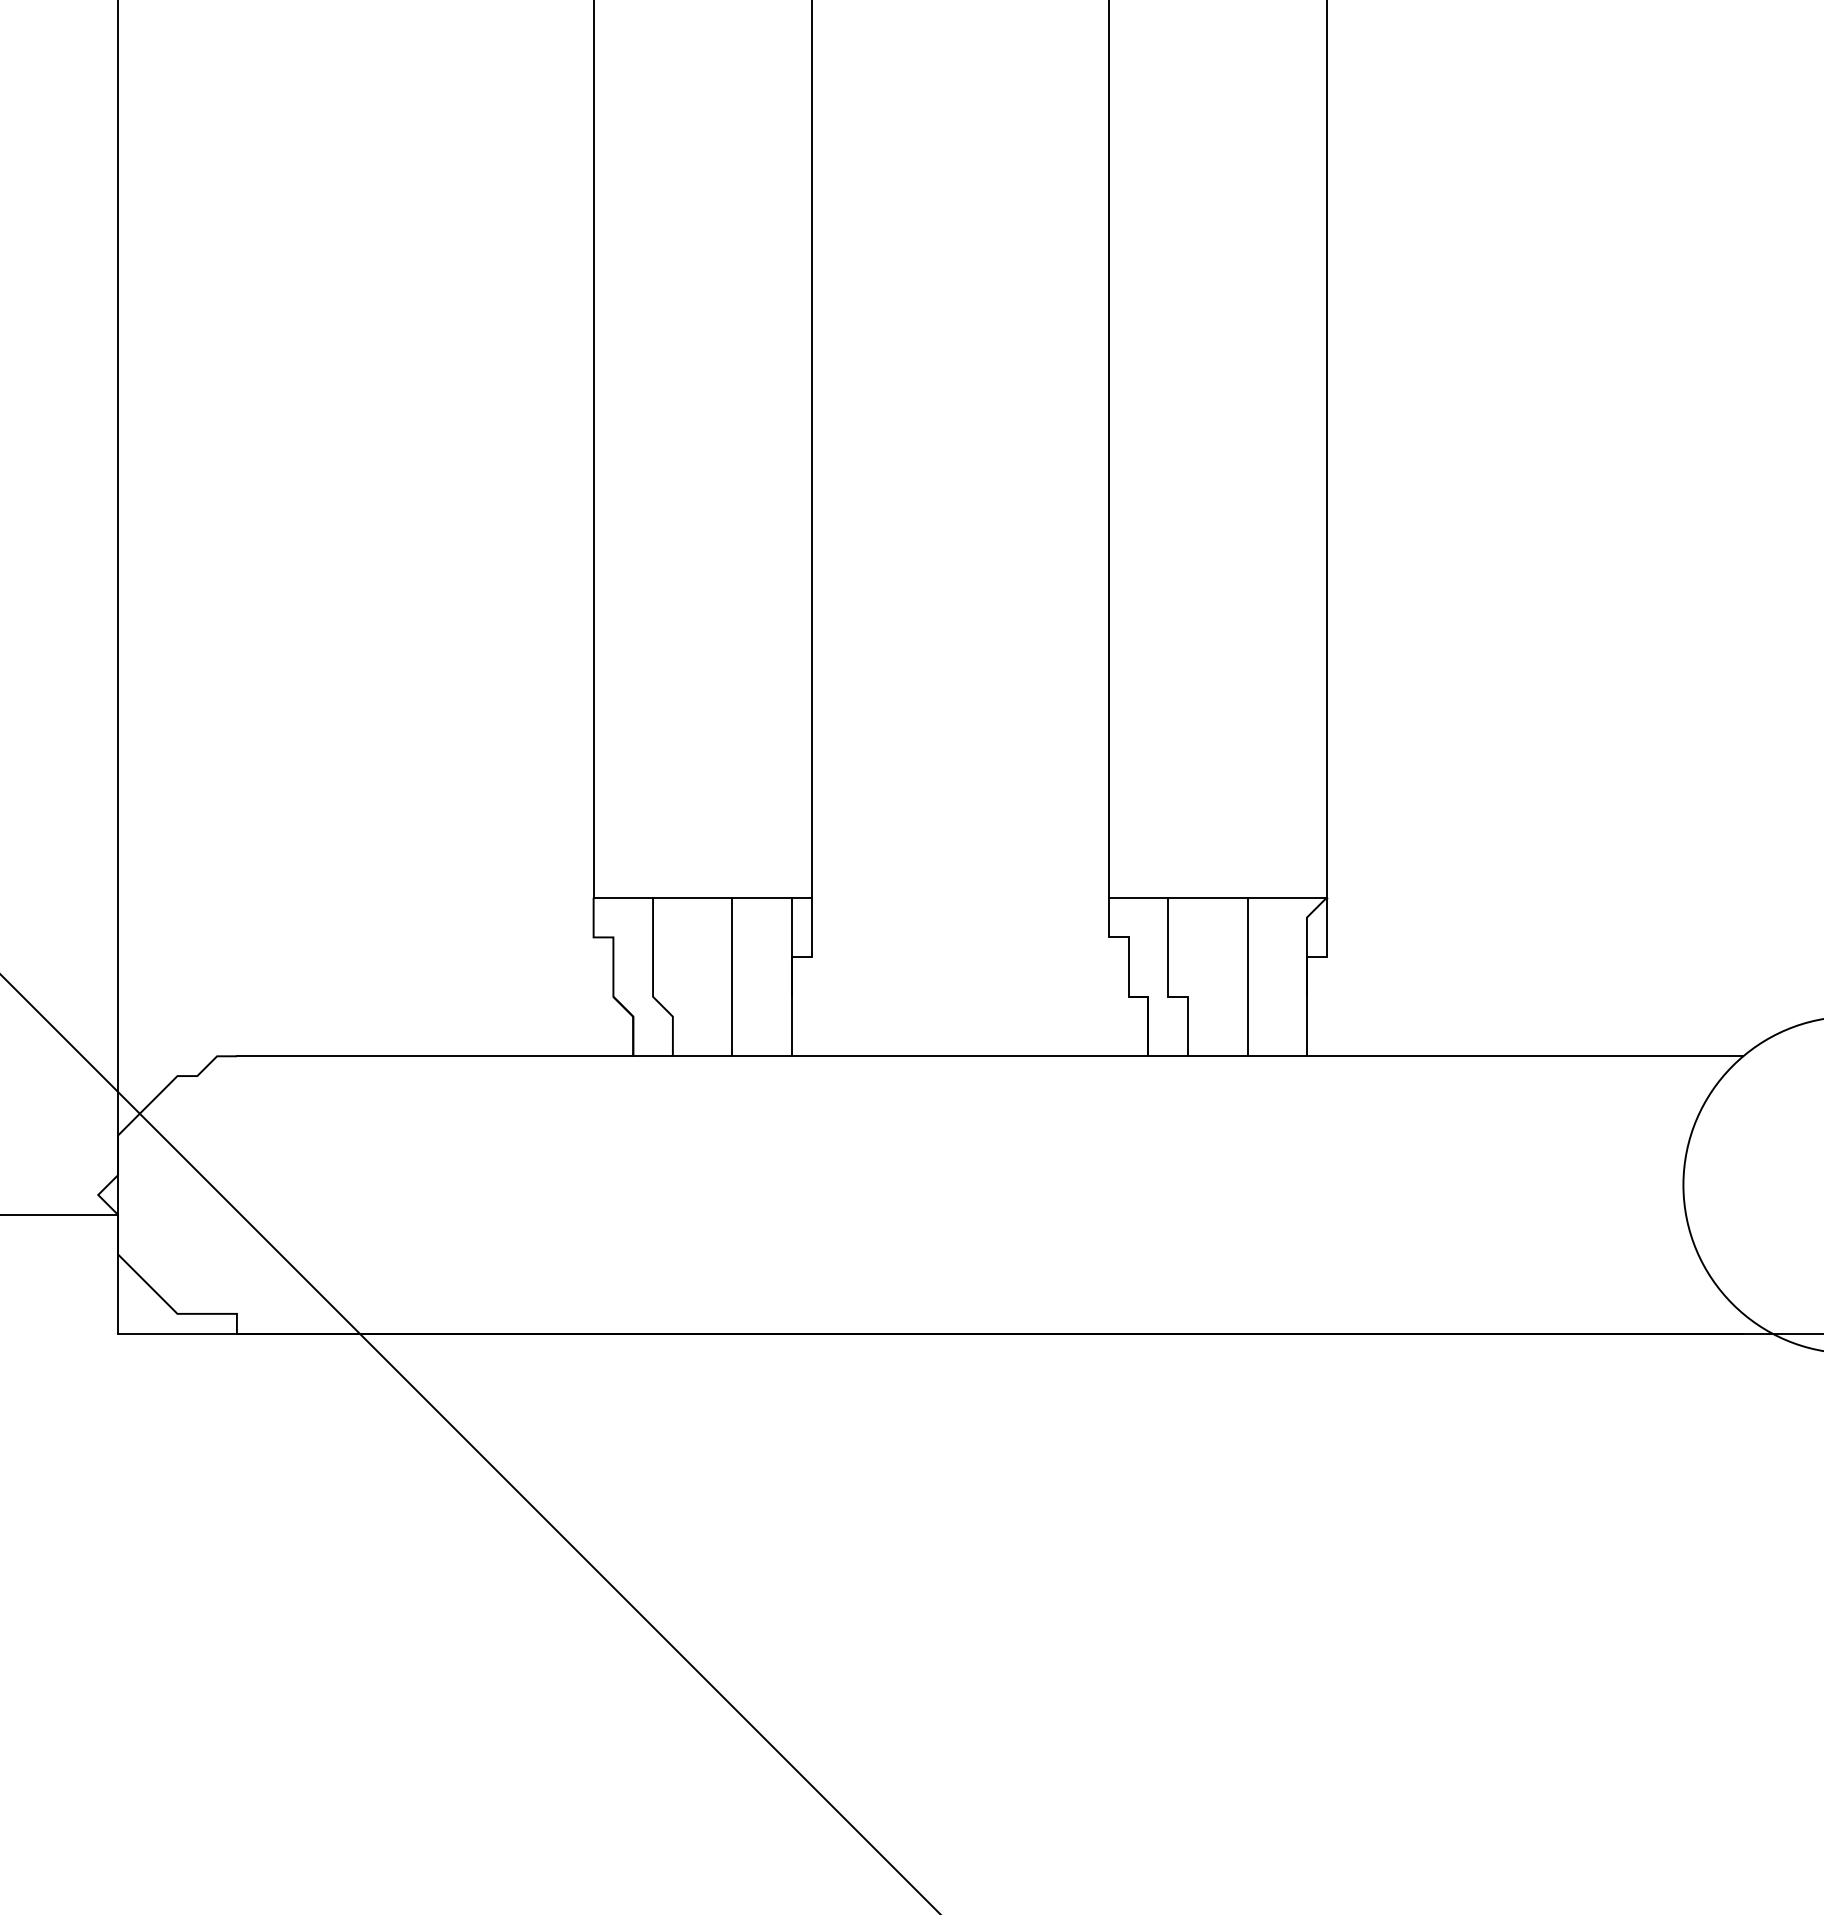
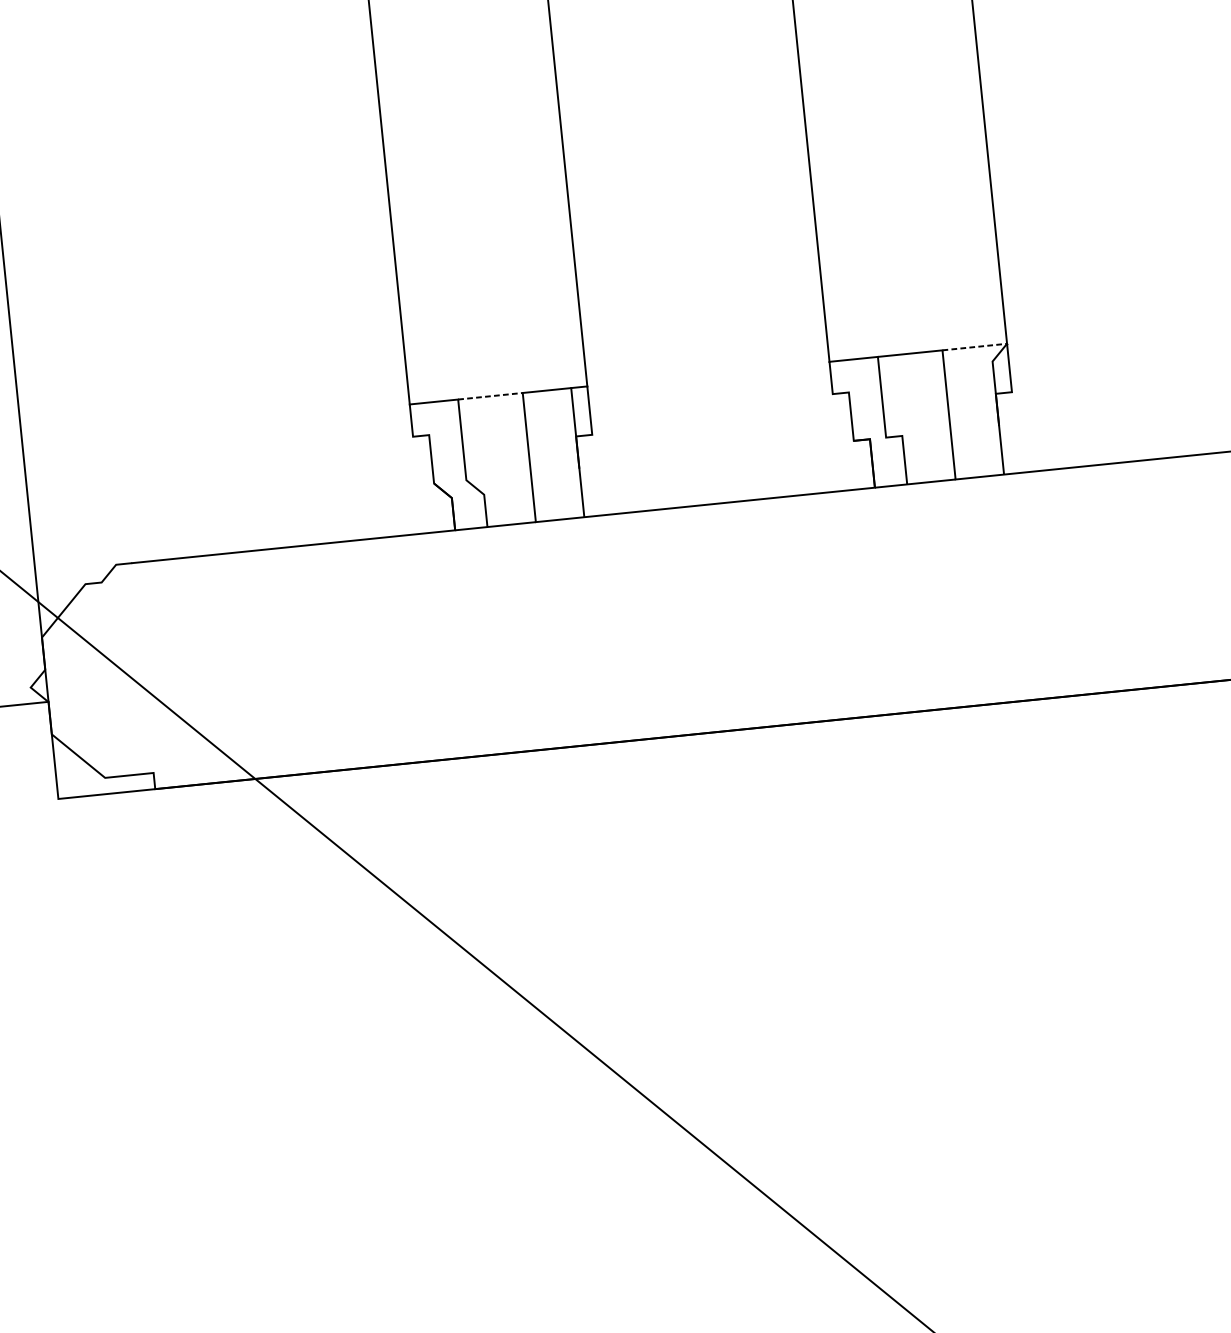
line: (692, 897) -> (490, 396), solid -> dashed
line: (1287, 897) -> (975, 346), solid -> dashed

